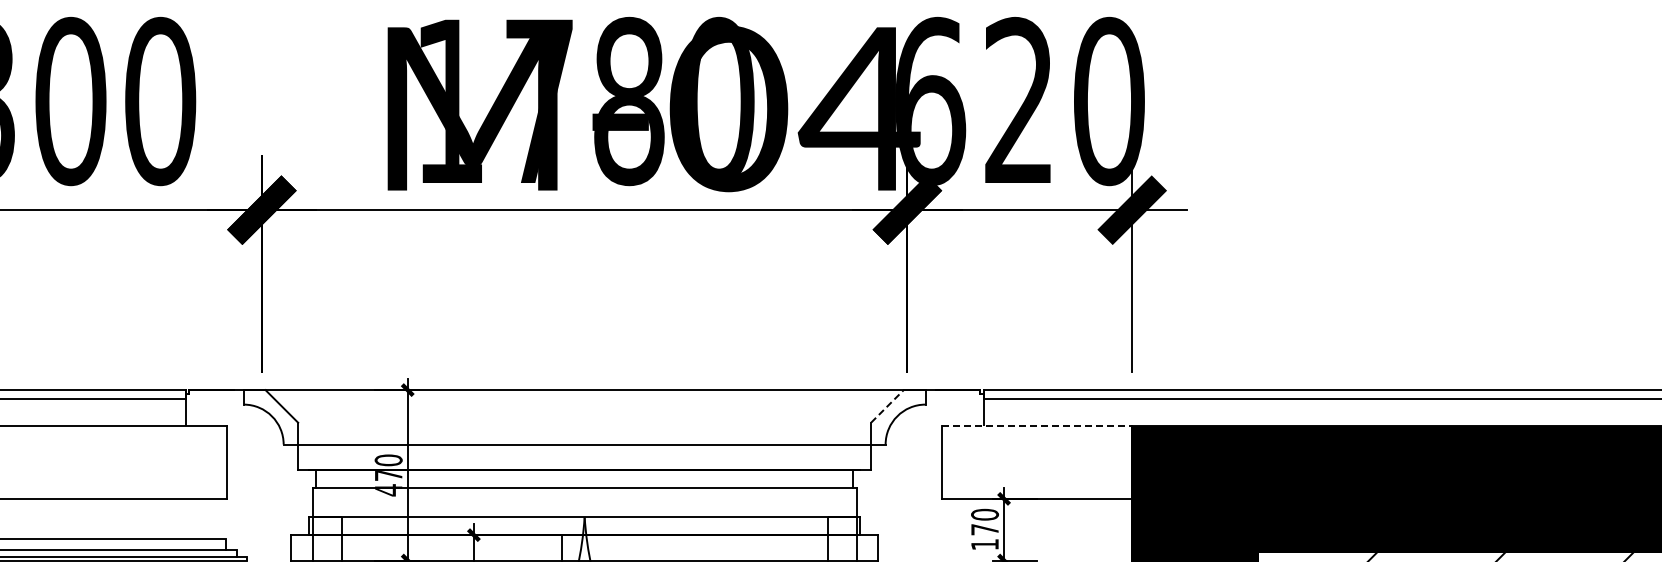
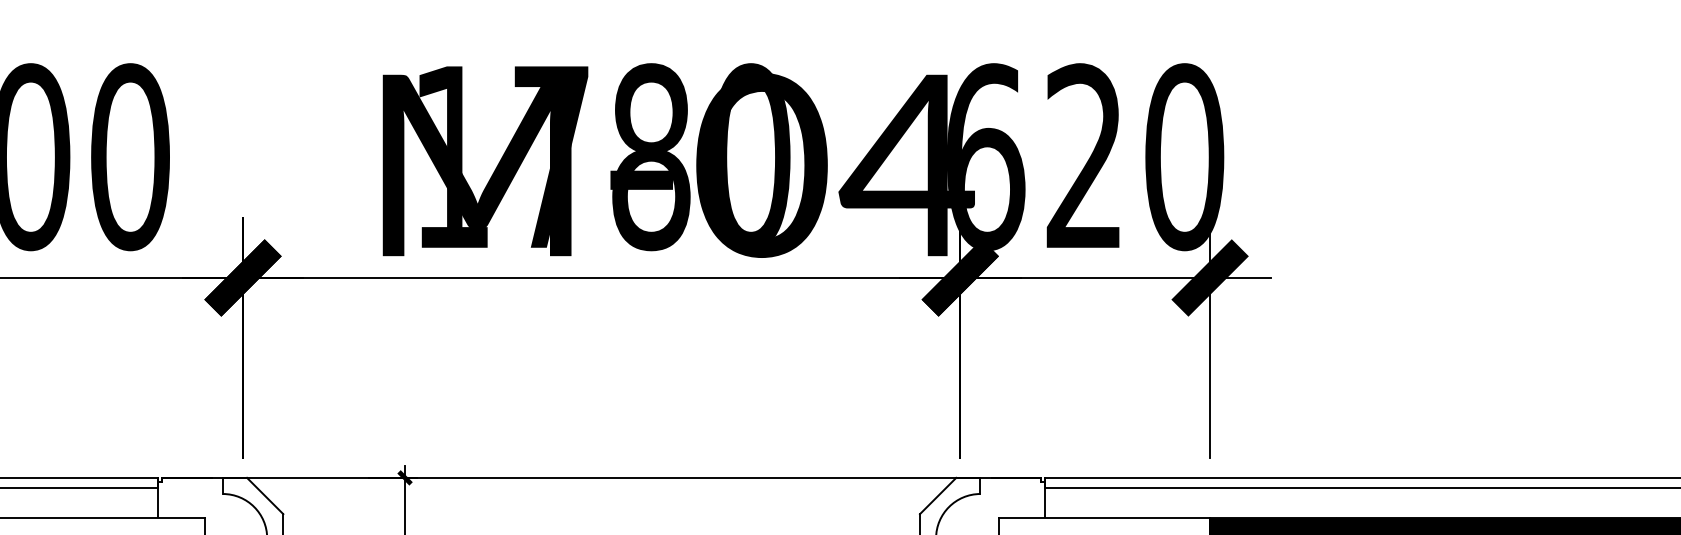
line: (887, 406) -> (938, 496), dashed -> solid
line: (1037, 426) -> (1104, 518), dashed -> solid

